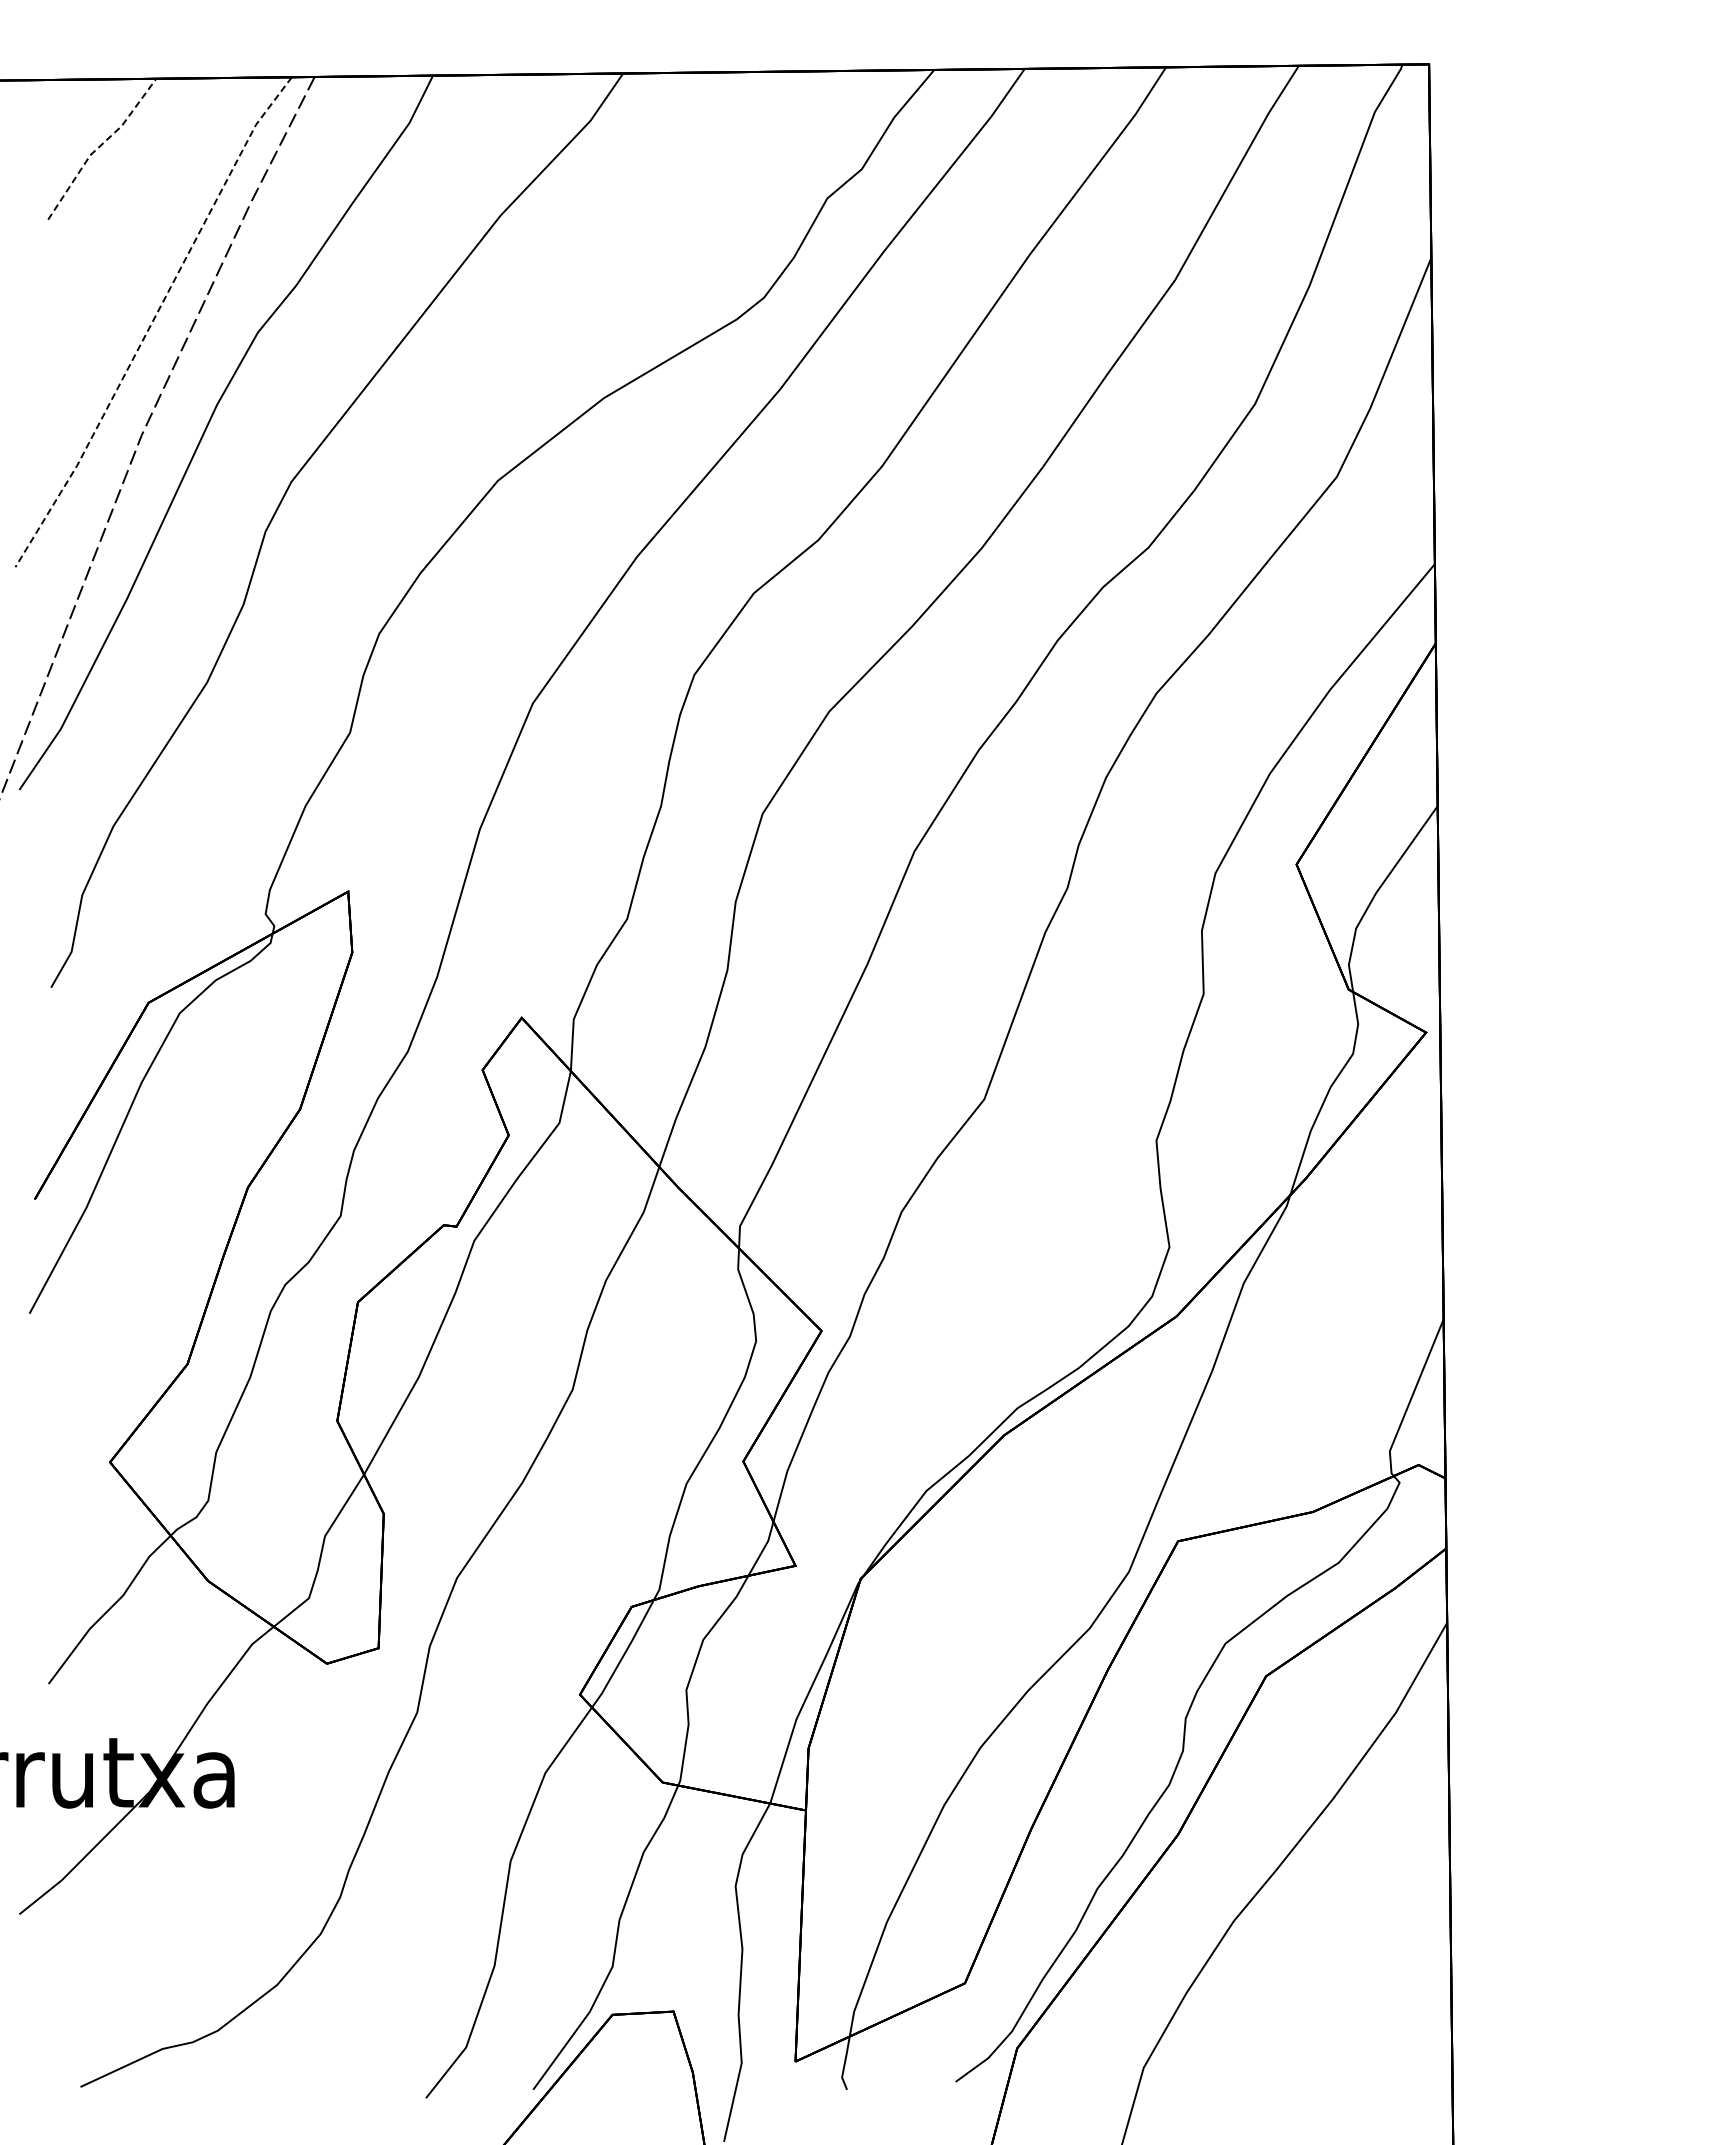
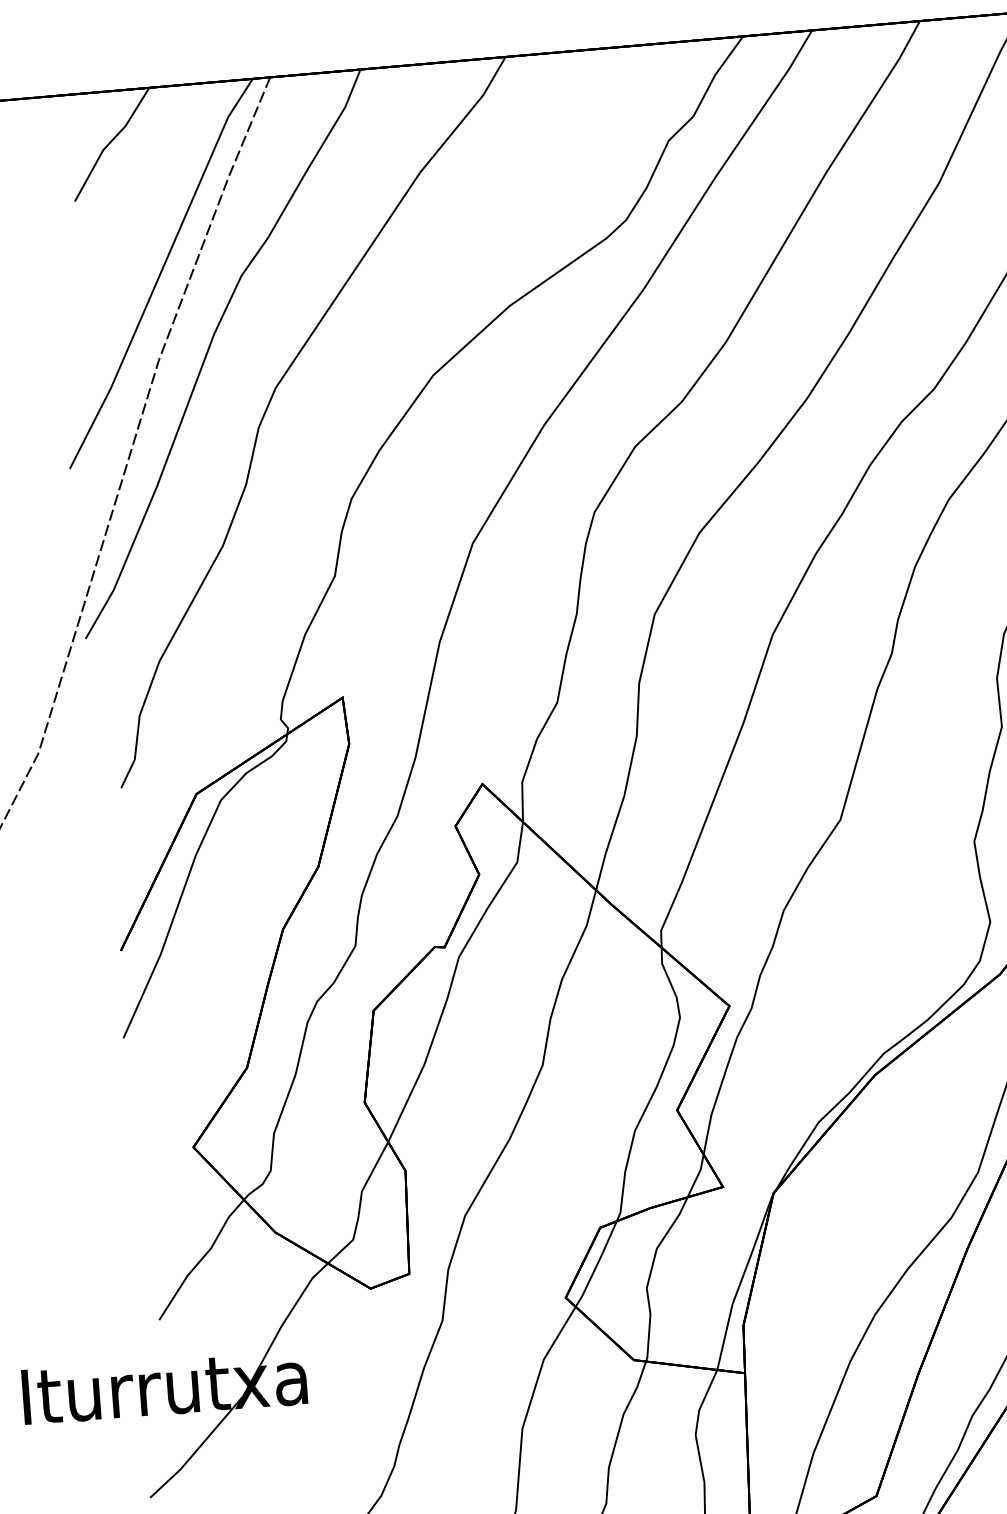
line: (99, 147) -> (109, 143), dashed -> solid
line: (152, 321) -> (160, 273), dashed -> solid

